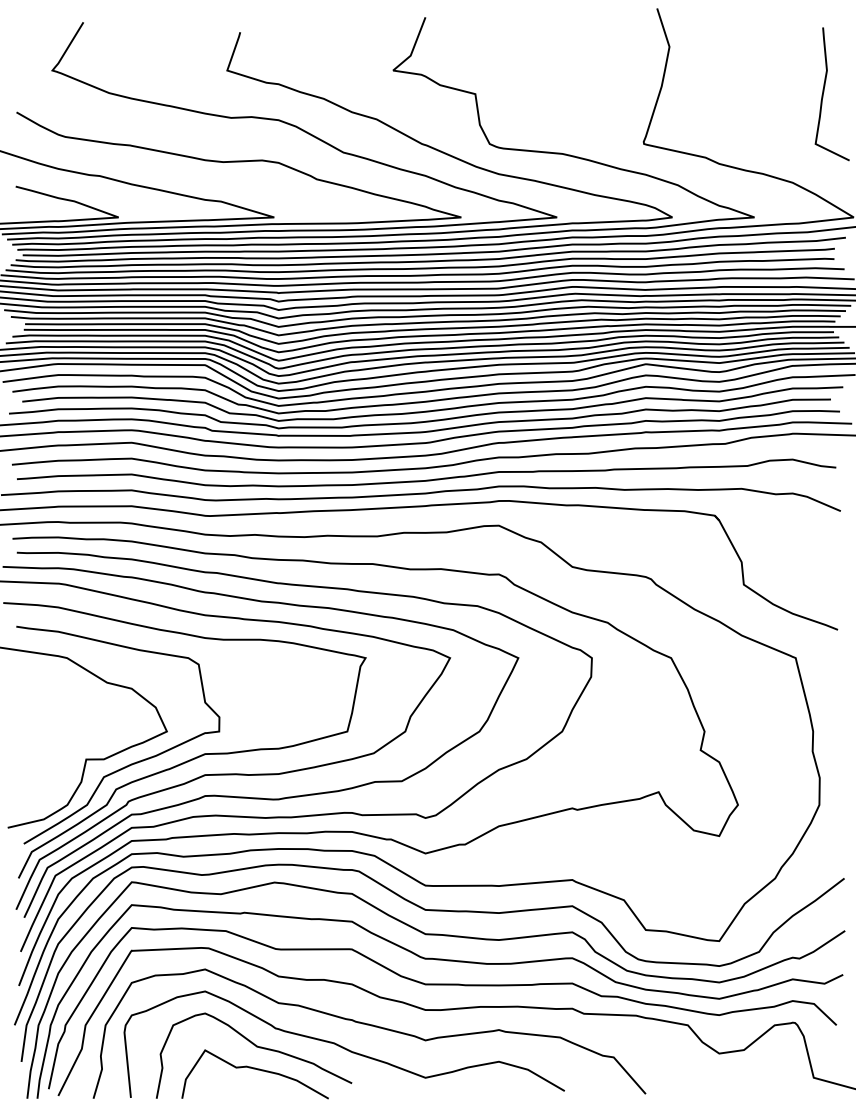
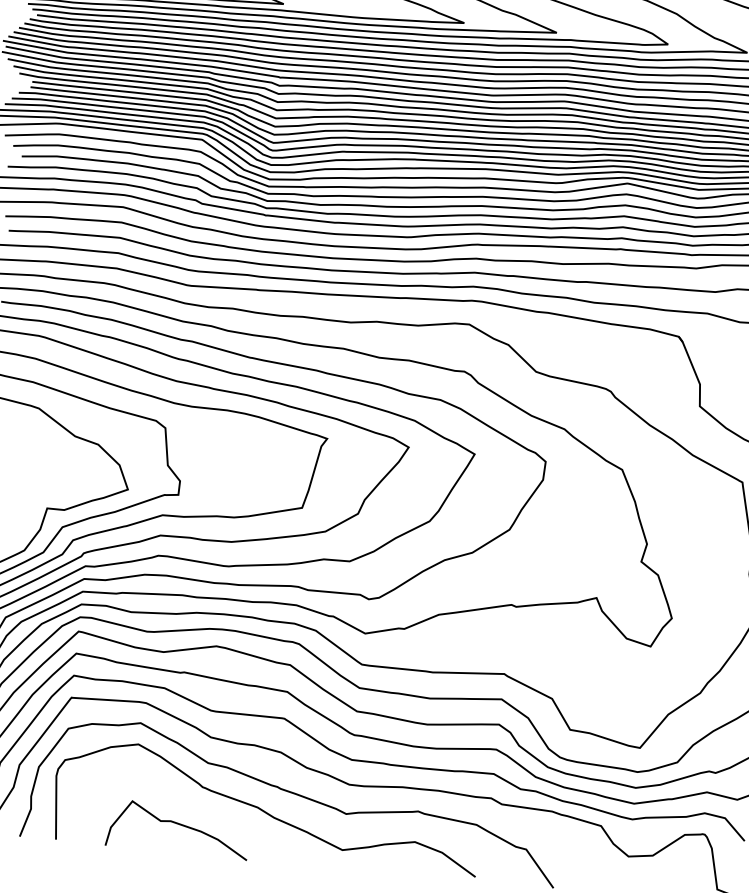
curve: (256, 1047) -> (182, 803), removed

